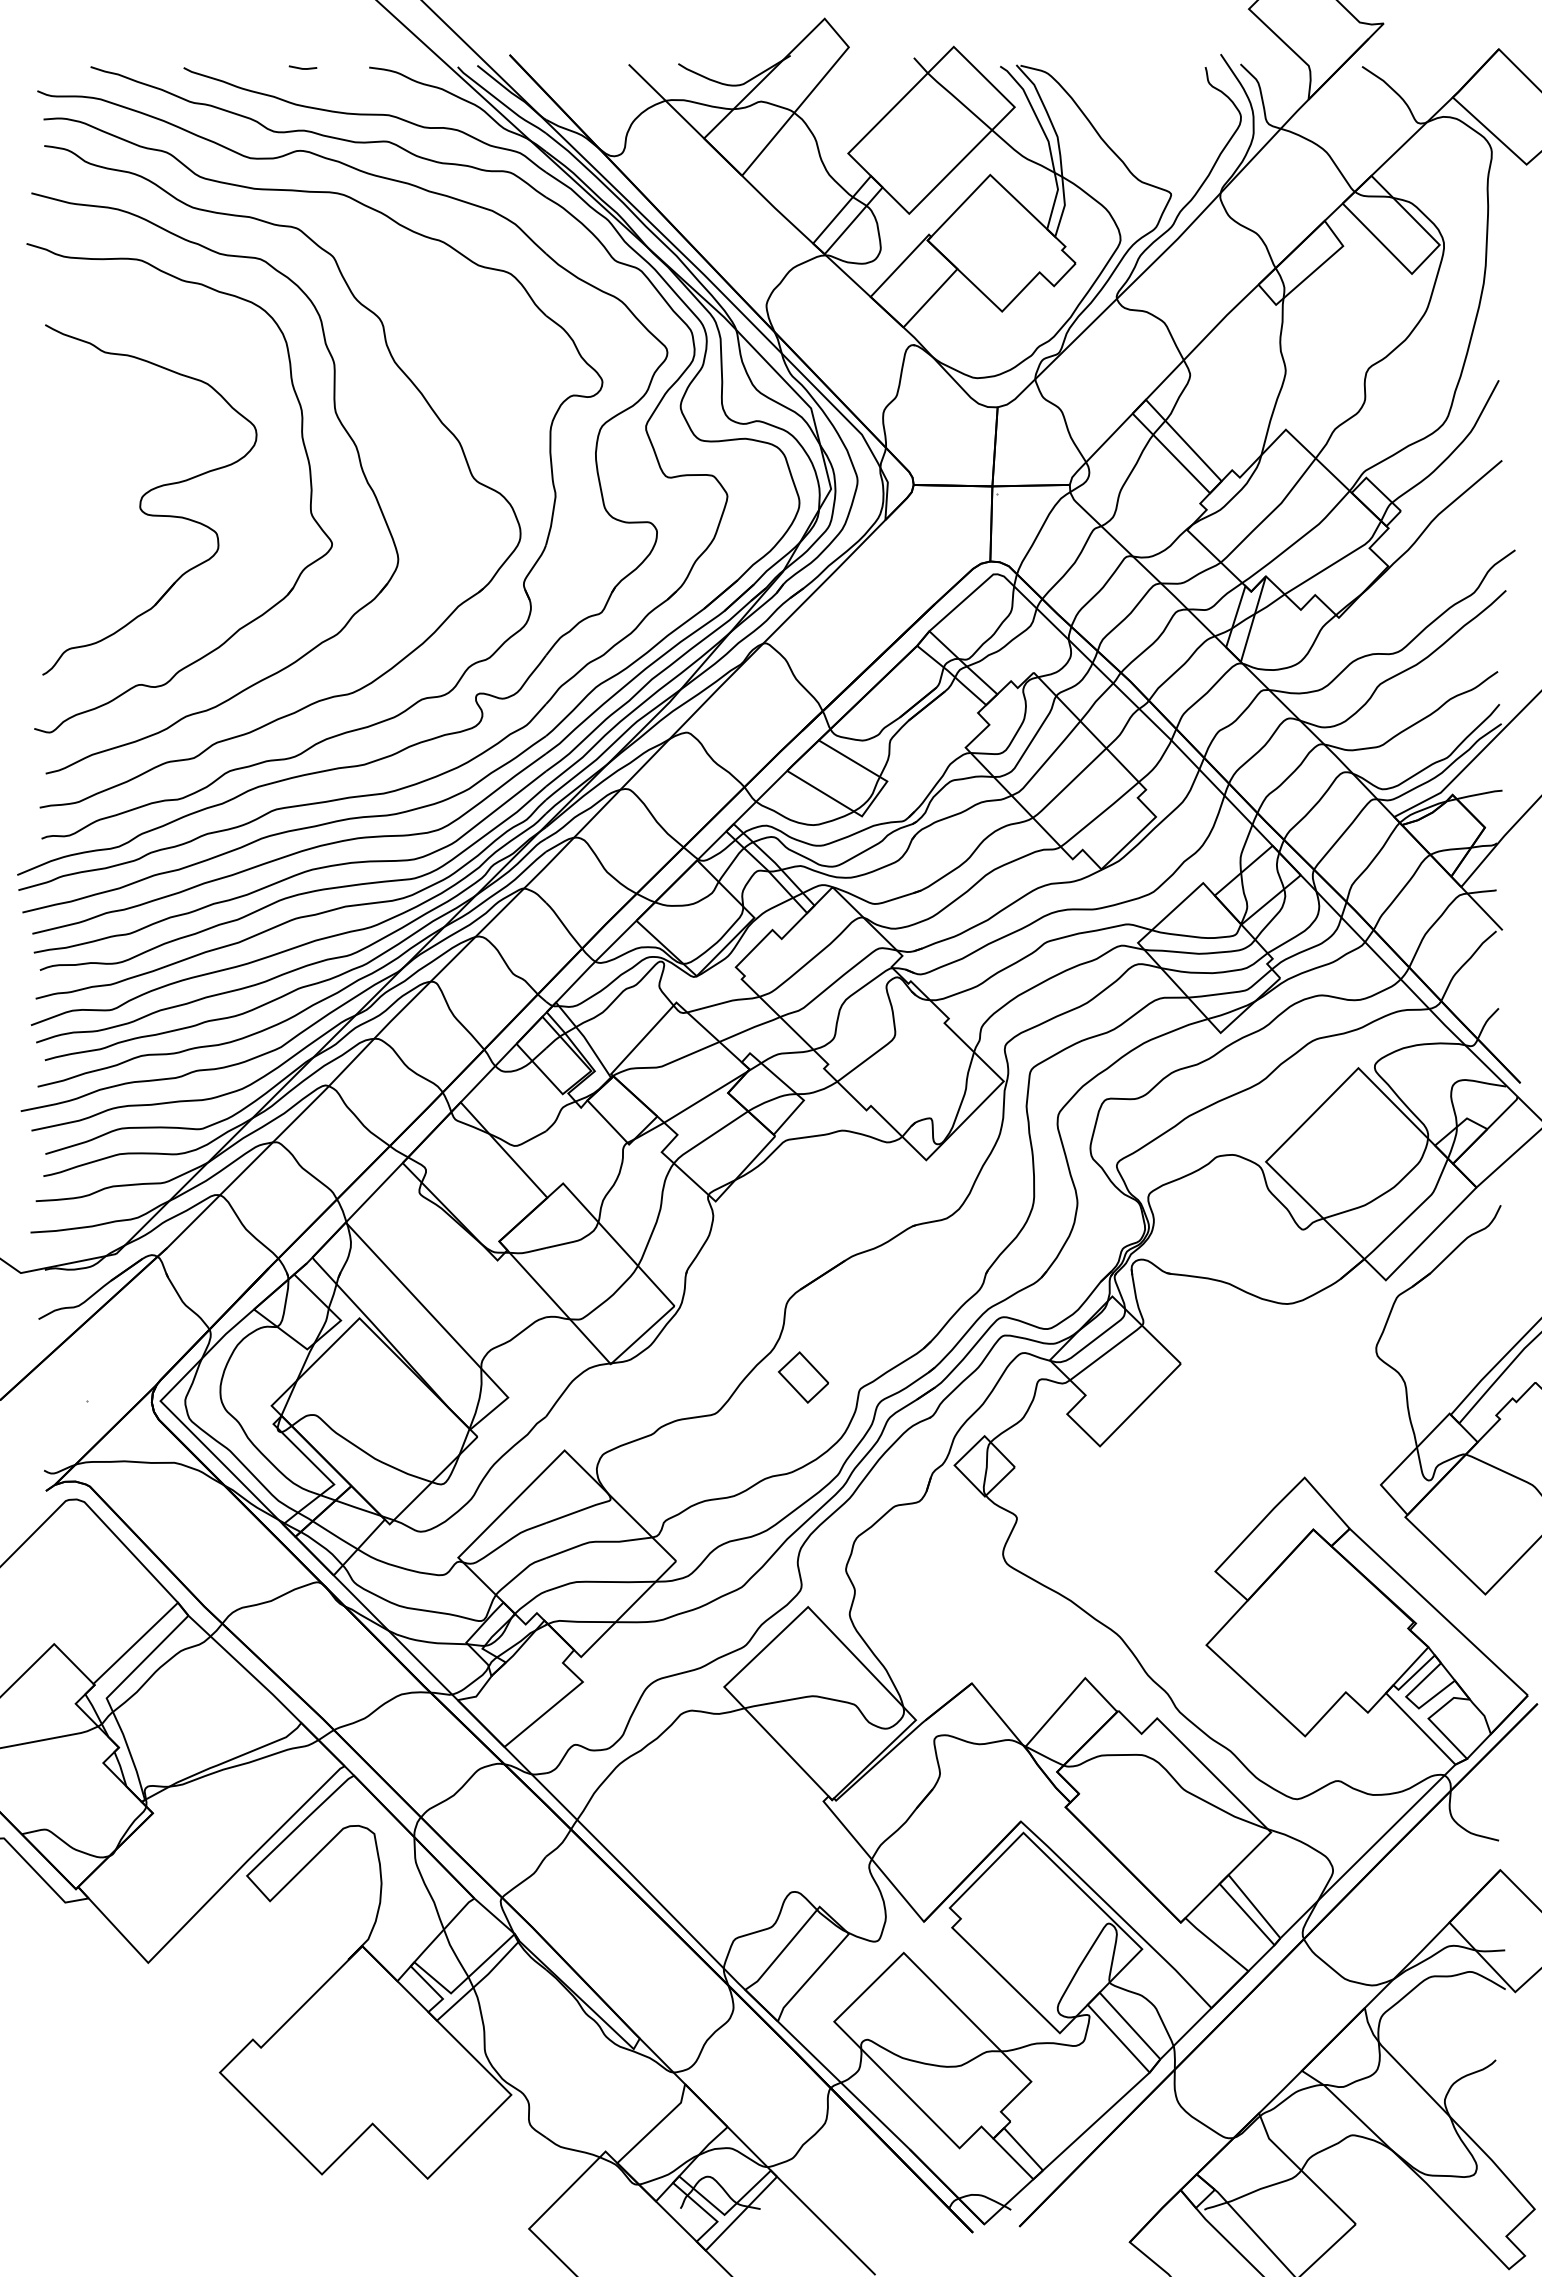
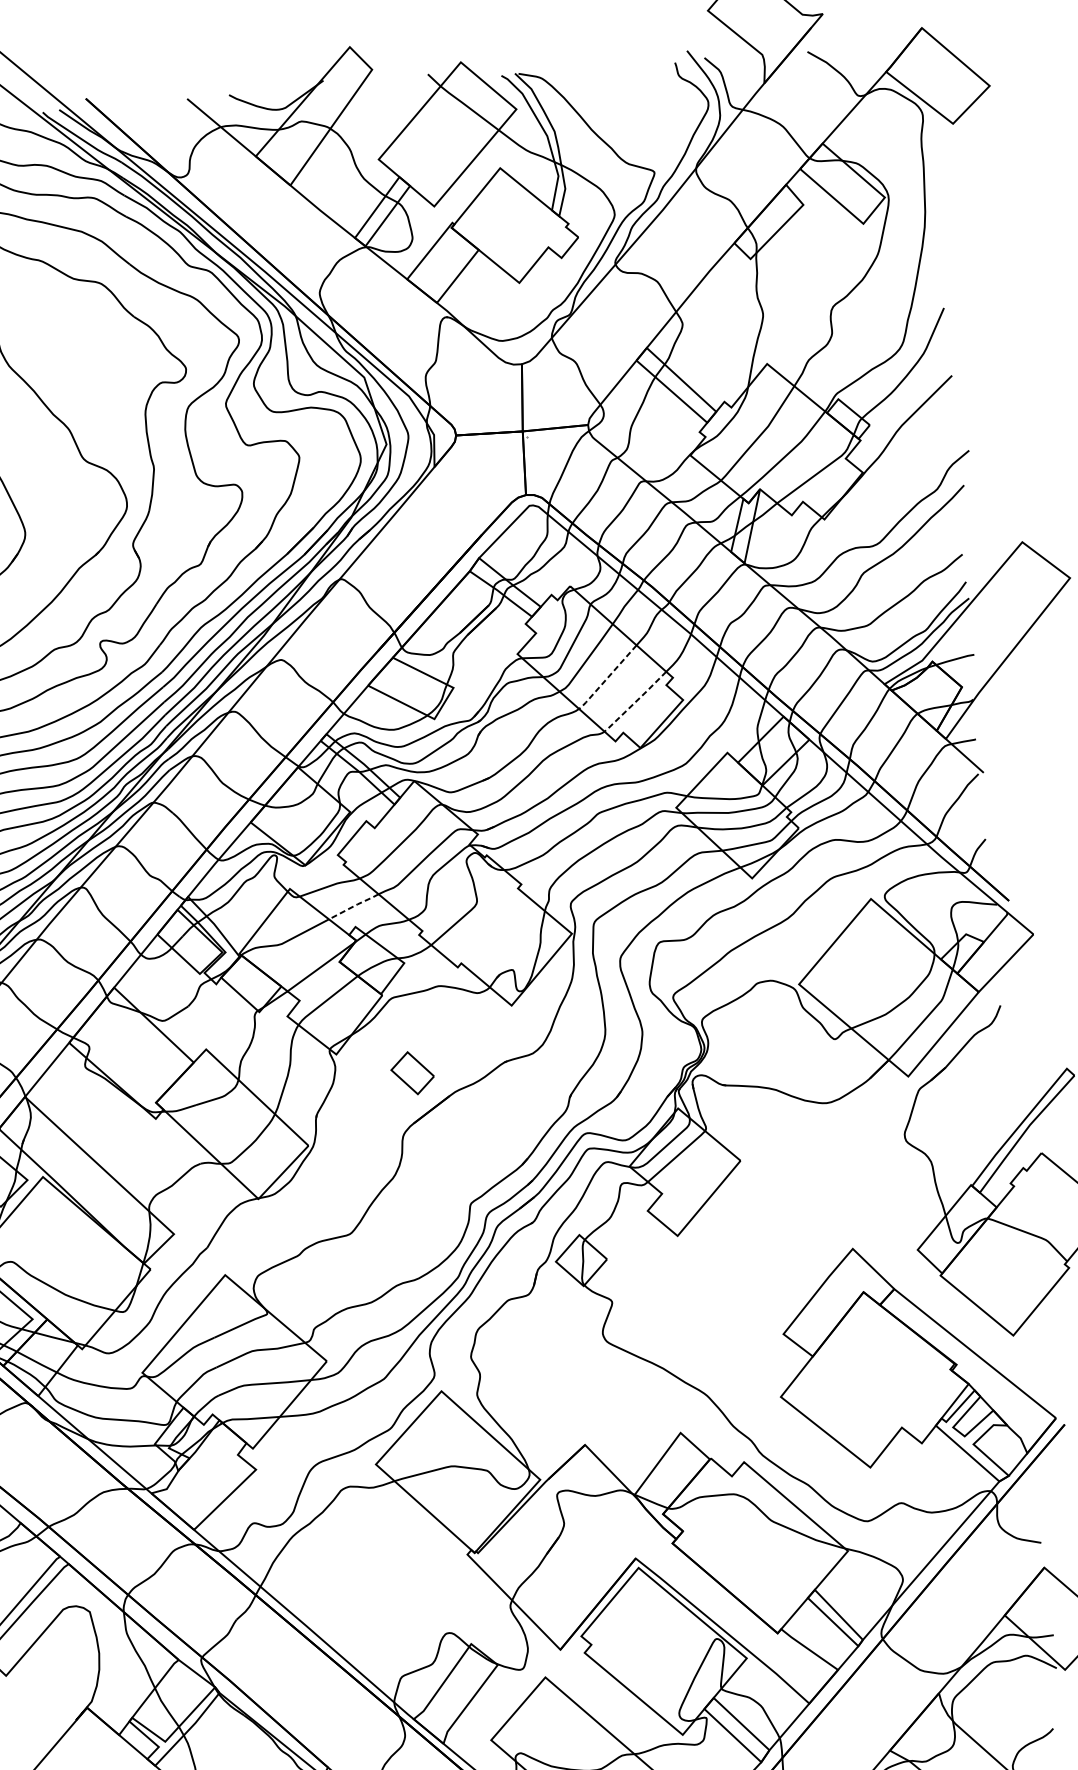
line: (1068, 784) -> (606, 678), solid -> dashed
line: (1099, 815) -> (635, 702), solid -> dashed
line: (750, 1028) -> (354, 905), solid -> dashed
part: (802, 1377) -> (411, 1073), moved

